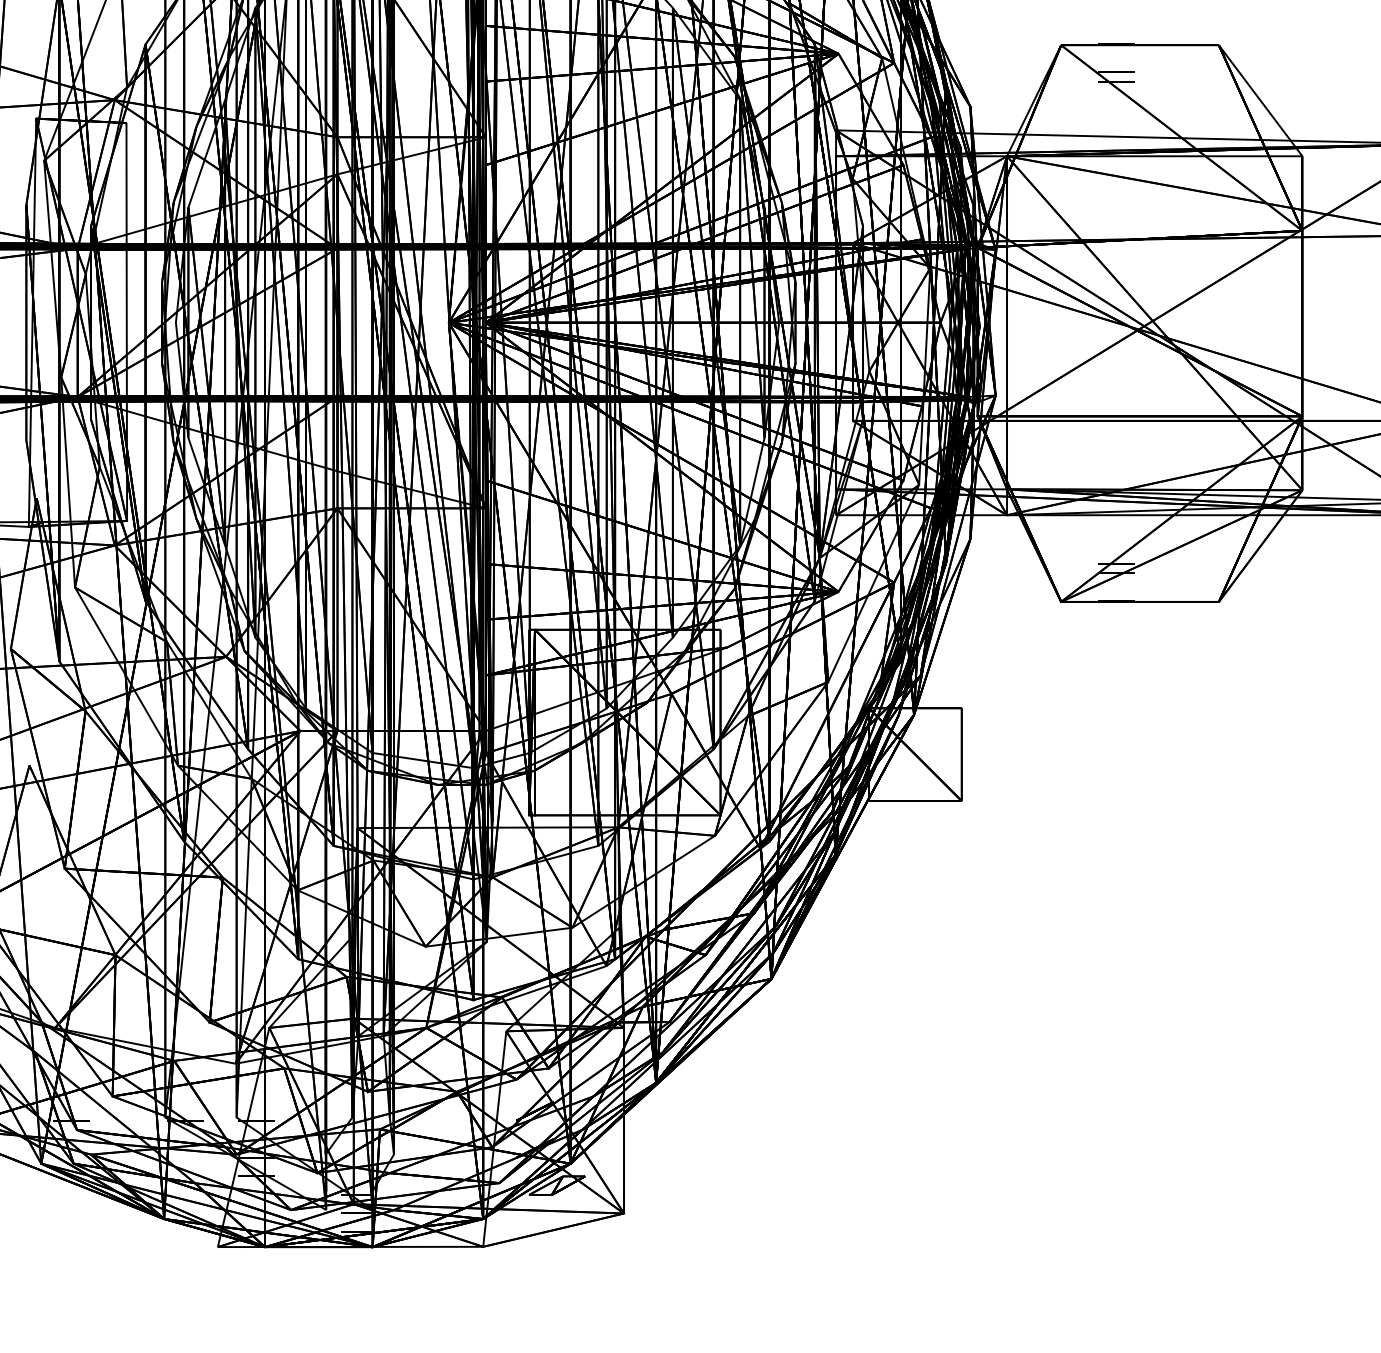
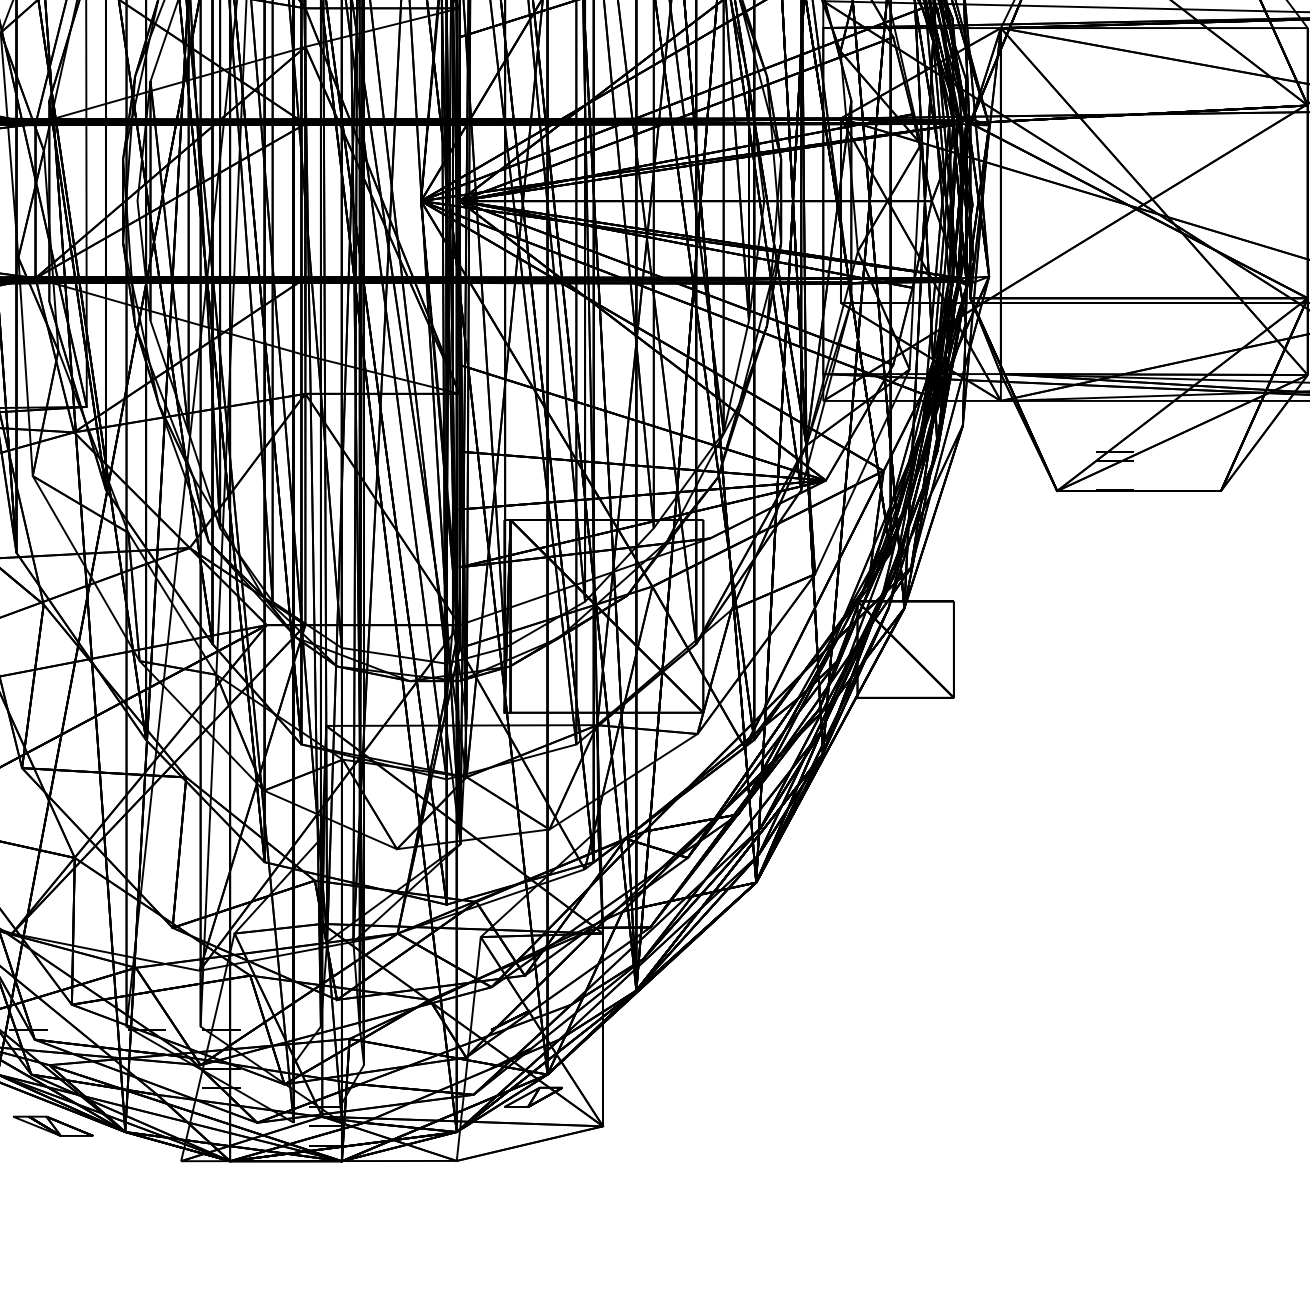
part: (94, 1213) -> (52, 1126), added

